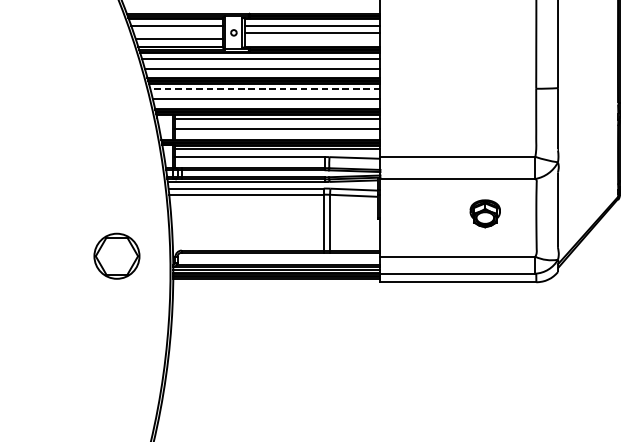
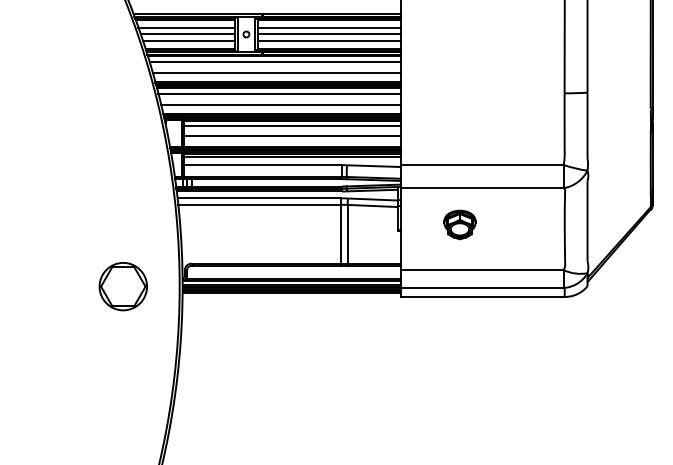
line: (177, 32) -> (187, 34), added
line: (312, 39) -> (329, 41), added
line: (265, 88) -> (279, 93), dashed -> solid
part: (484, 213) -> (459, 224), moved
part: (116, 256) -> (122, 286), moved

